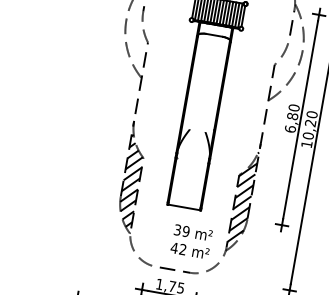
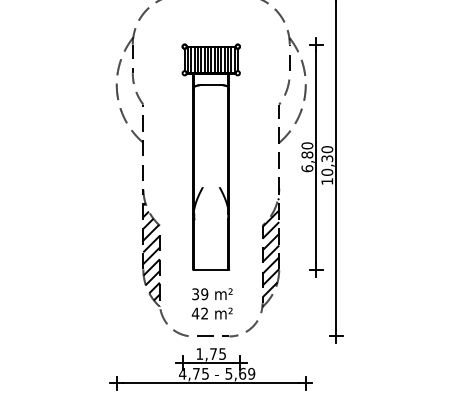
text: (310, 123) -> (327, 158), 10,20 -> 10,30
text: (190, 241) -> (211, 303), moved

